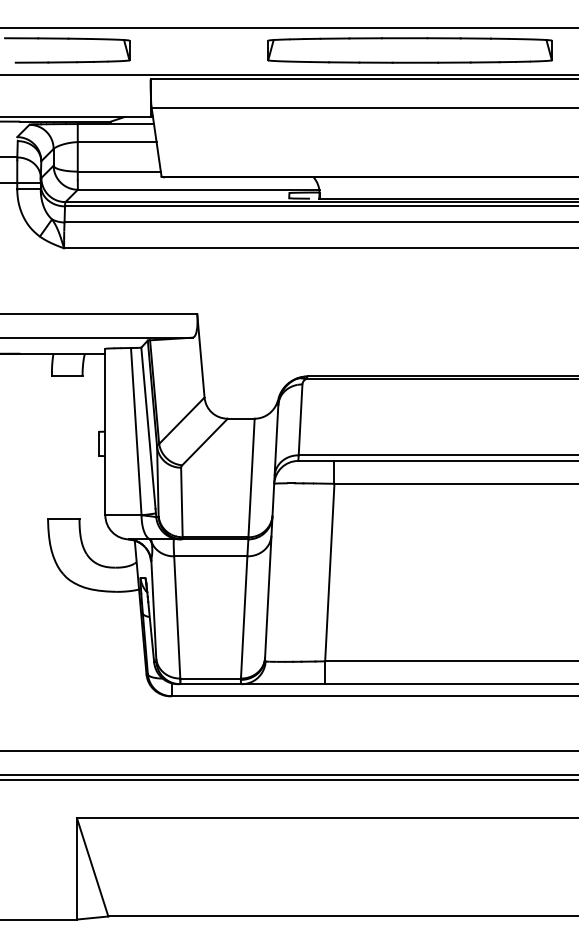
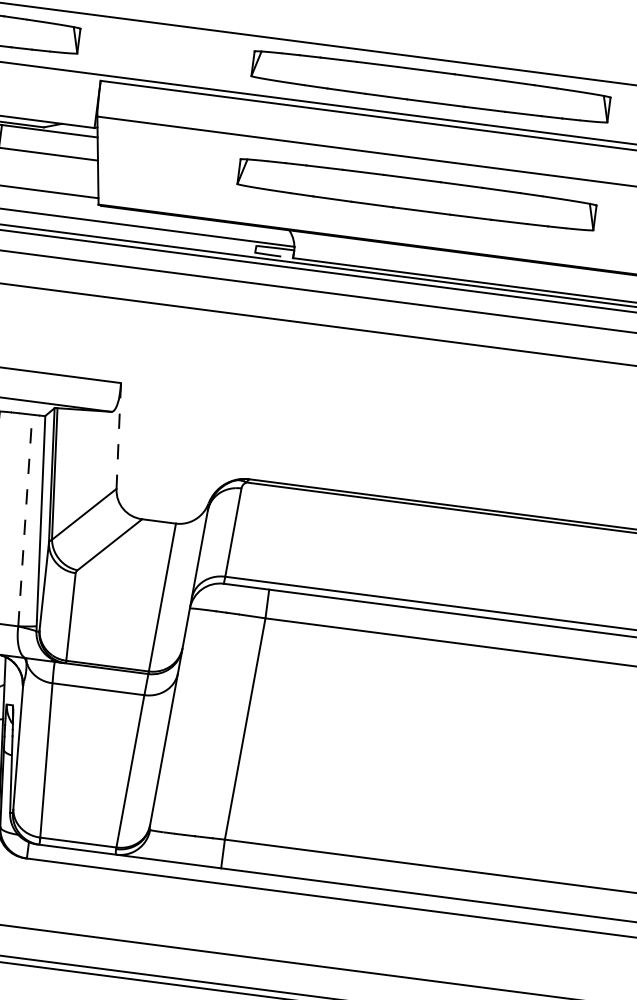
part: (409, 136) -> (416, 194), added
line: (200, 355) -> (118, 435), solid -> dashed
line: (136, 431) -> (25, 520), solid -> dashed

